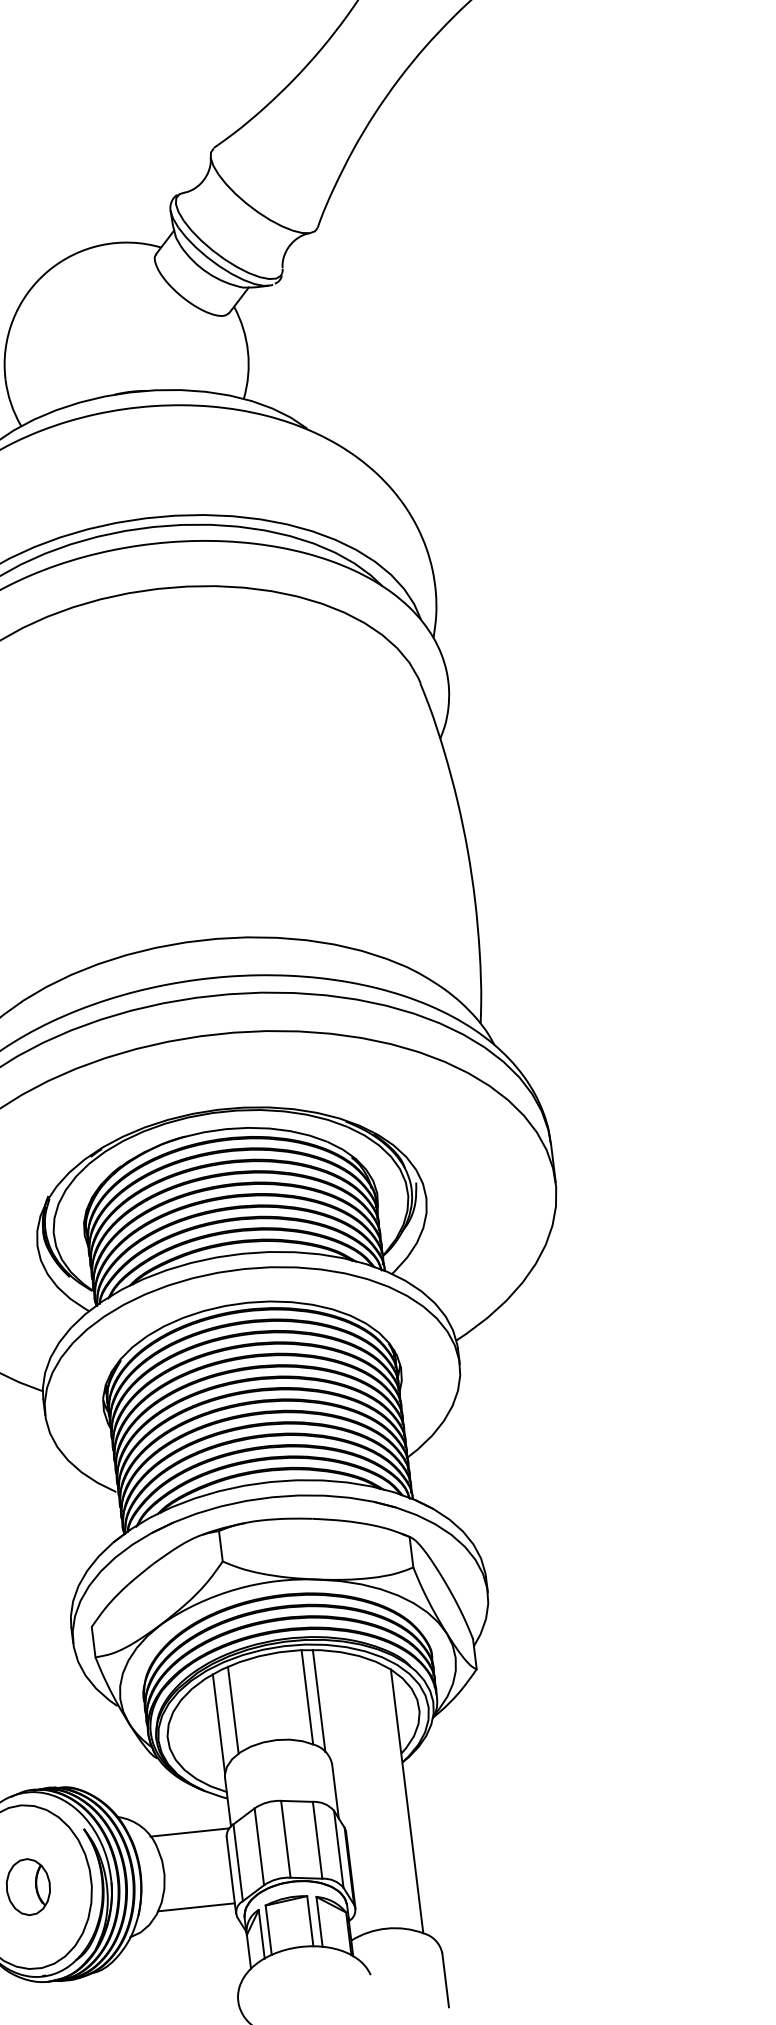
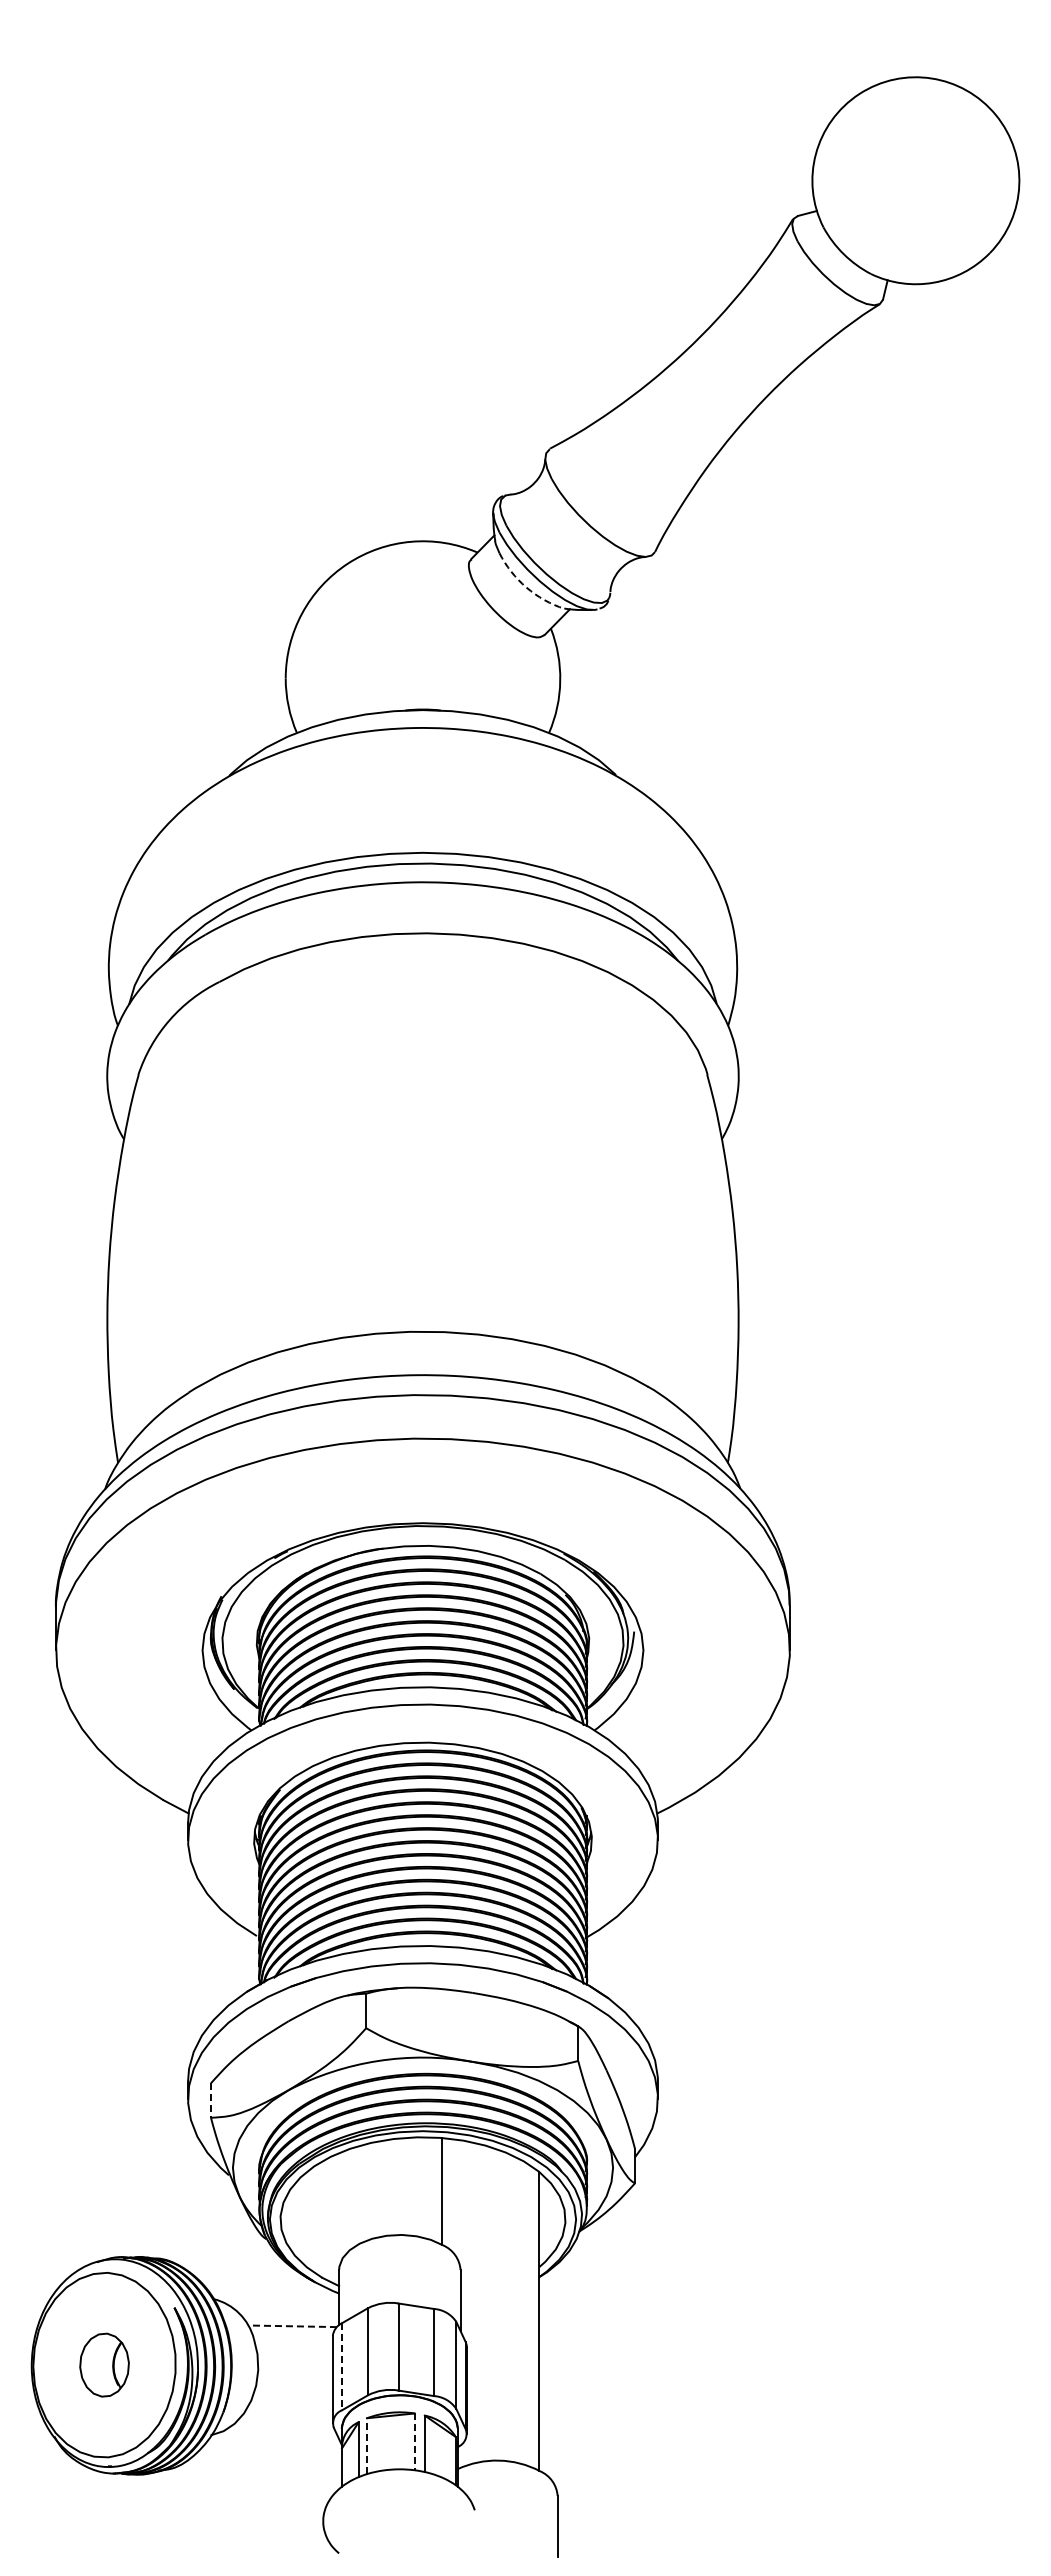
arc: (208, 273) -> (526, 587), solid -> dashed
line: (93, 1643) -> (210, 2101), solid -> dashed
line: (318, 1700) -> (454, 2196), removed
line: (233, 1710) -> (357, 2195), removed
line: (218, 1723) -> (339, 2208), removed
line: (190, 1832) -> (292, 2326), solid -> dashed
line: (238, 1862) -> (342, 2366), solid -> dashed
line: (196, 1907) -> (289, 2410), removed
line: (310, 1921) -> (414, 2442), solid -> dashed
line: (268, 1930) -> (366, 2446), solid -> dashed

